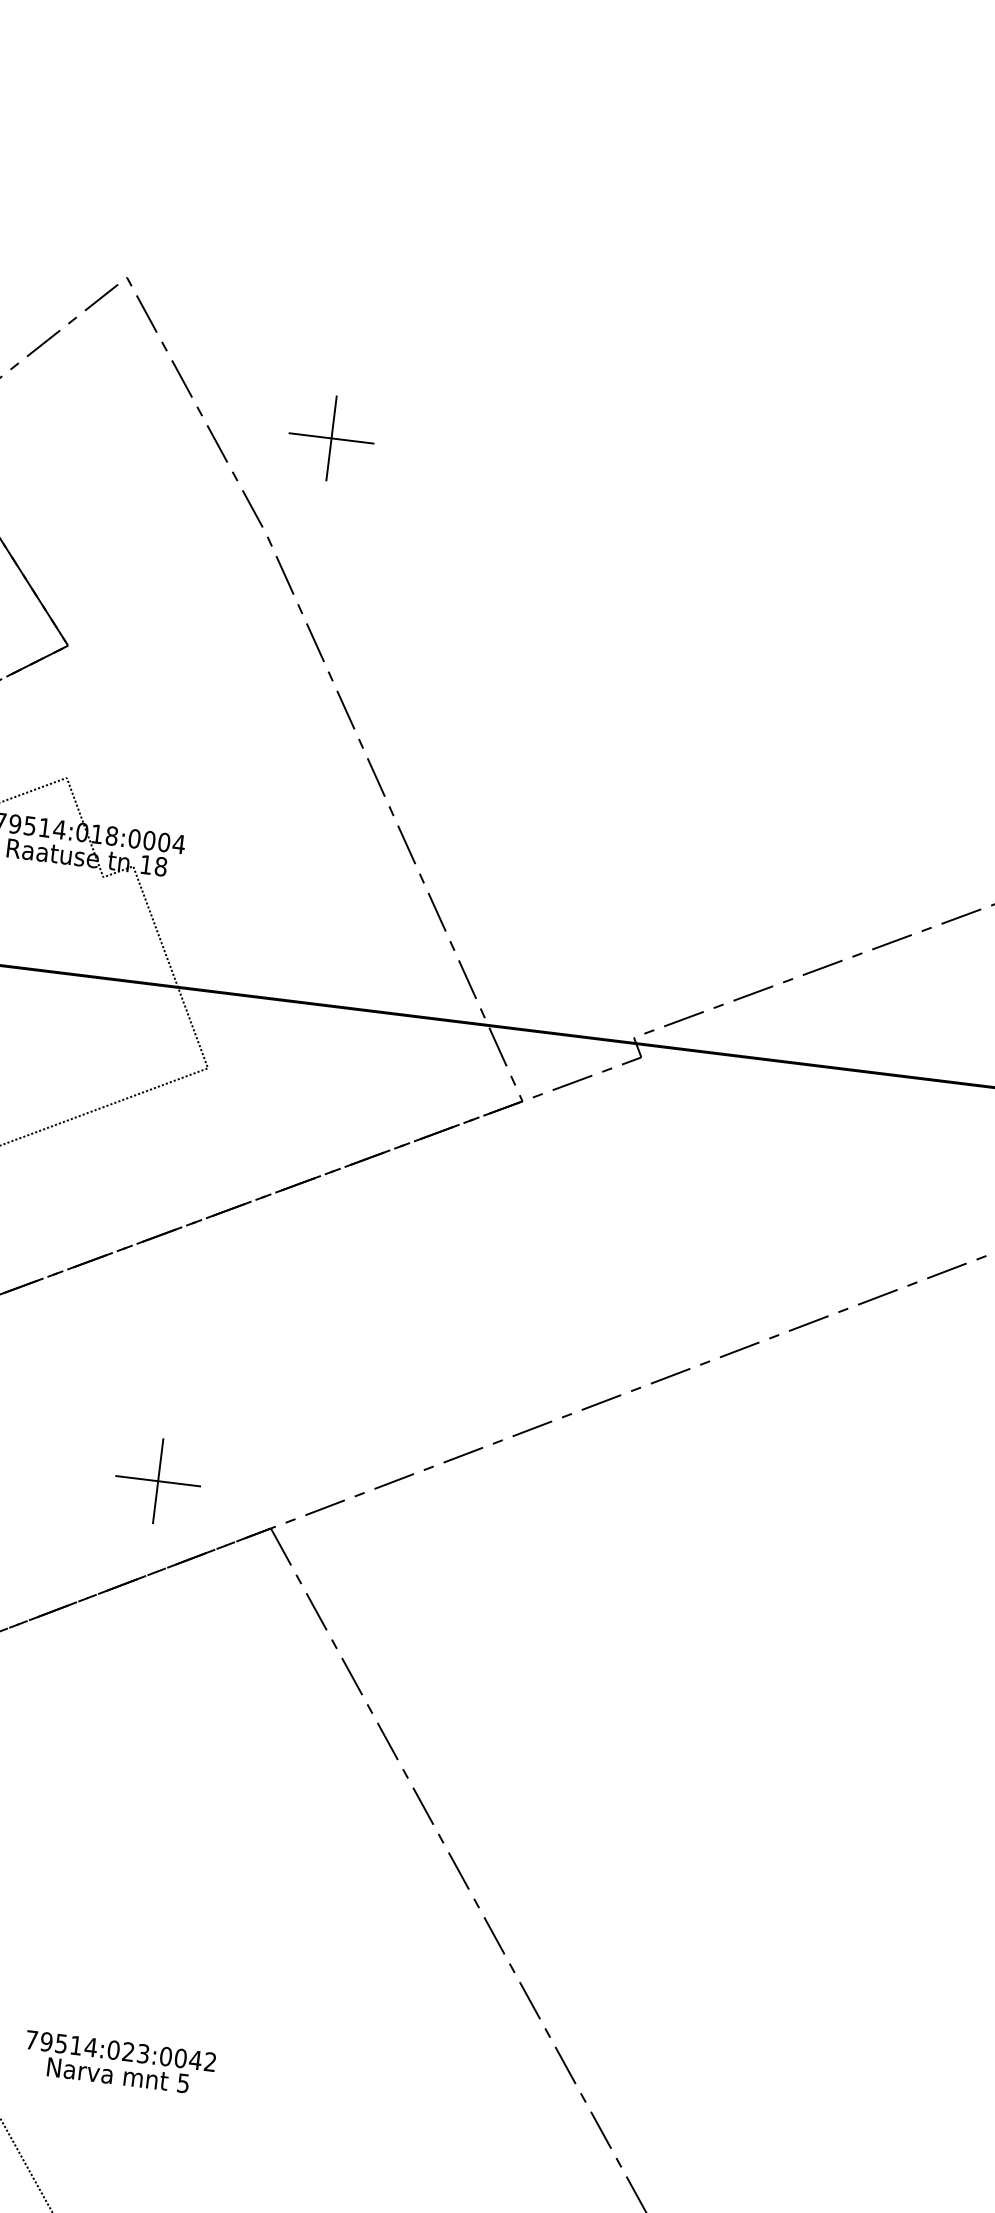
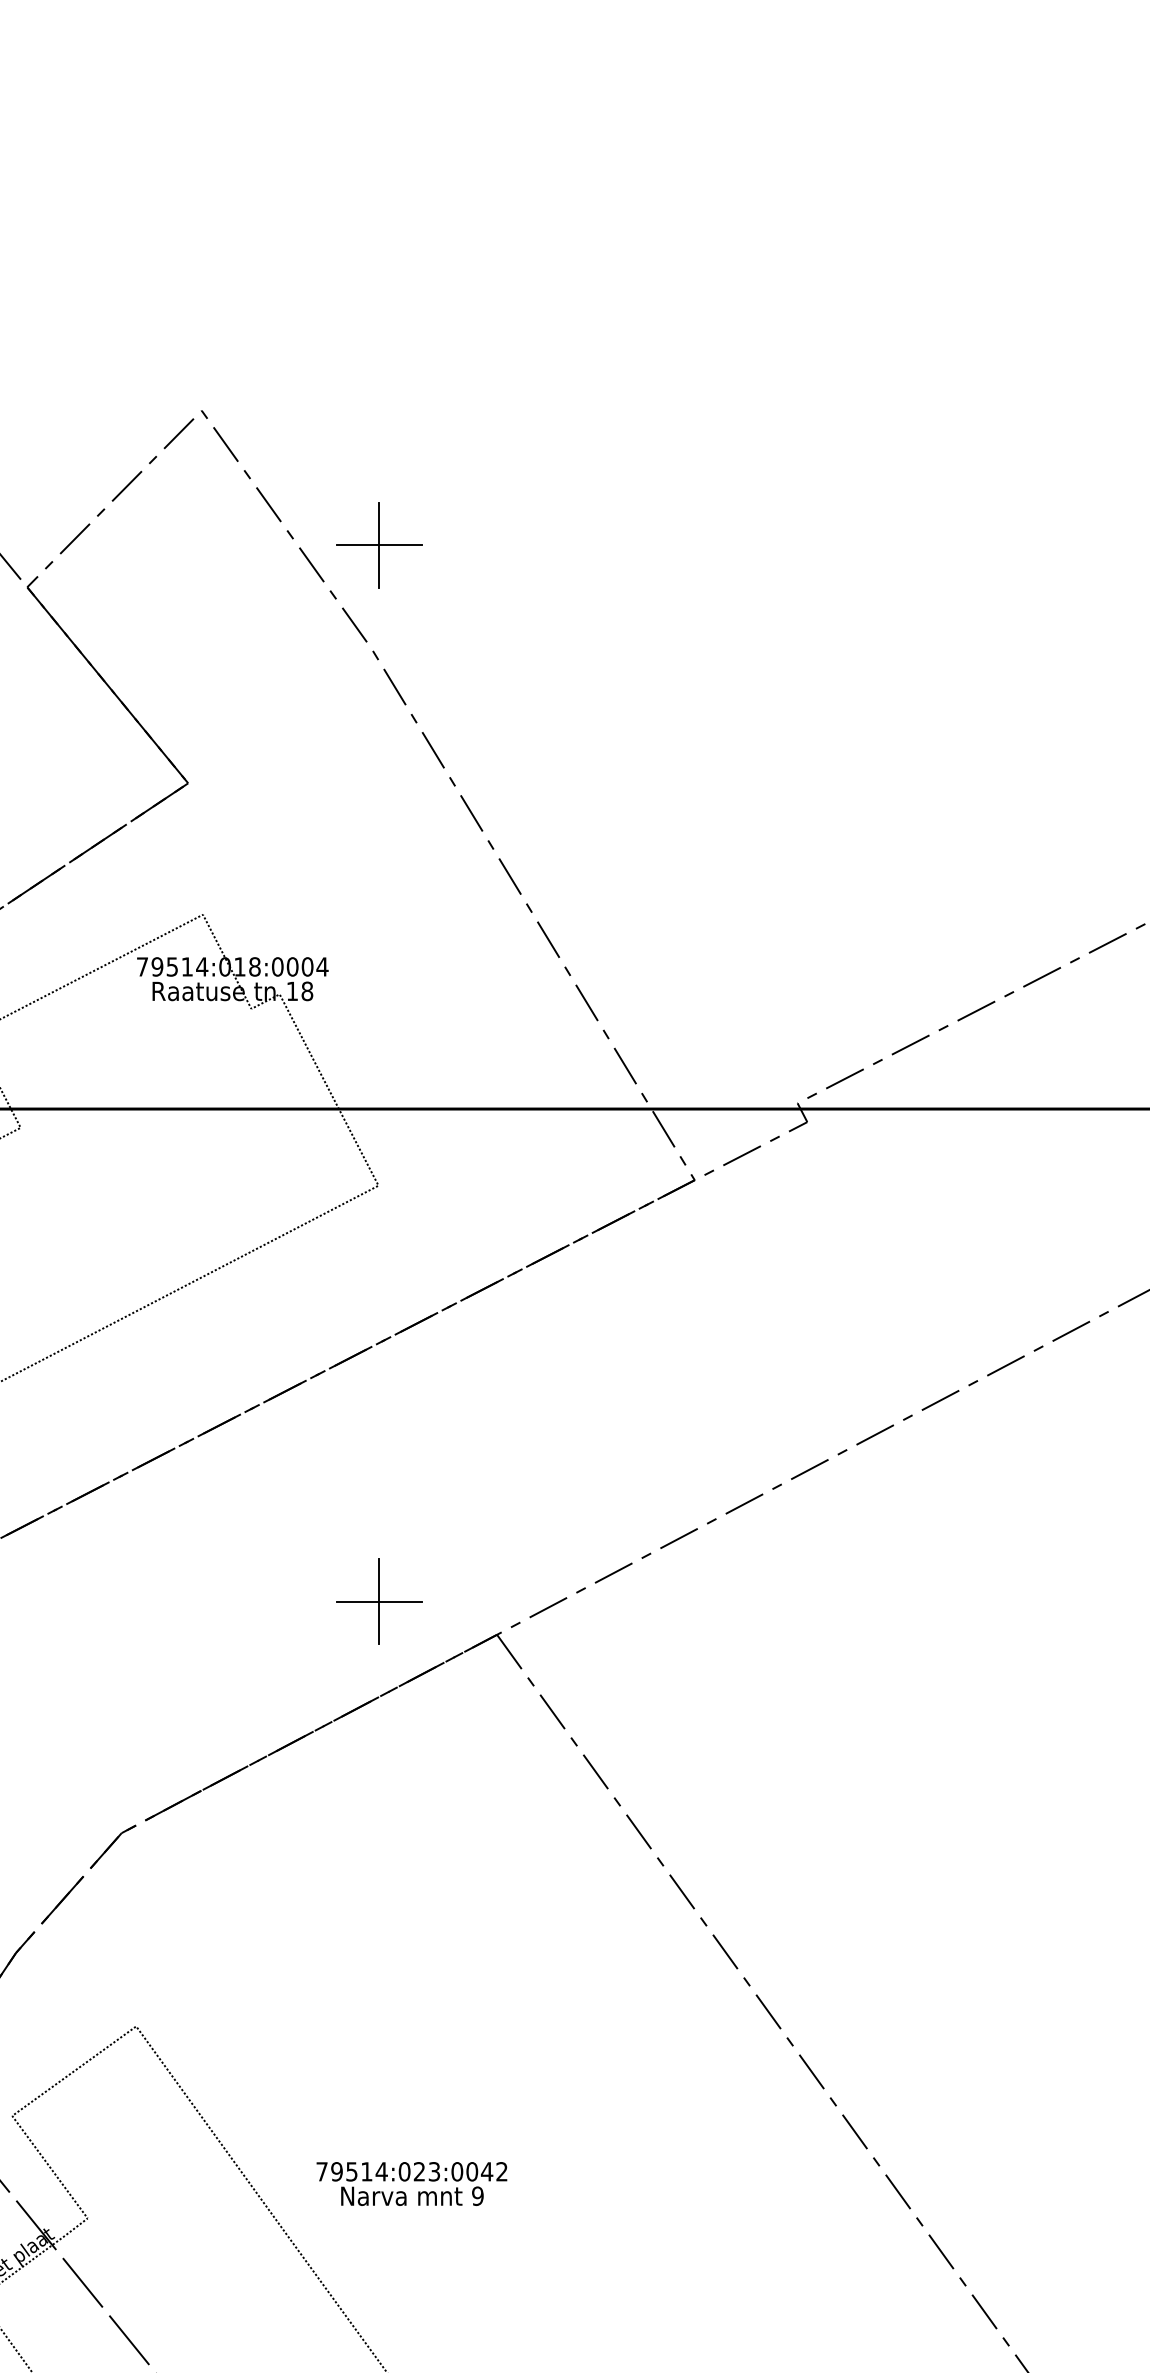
part: (331, 438) -> (379, 545), moved
text: (183, 2082) -> (477, 2195), 5 -> 9

